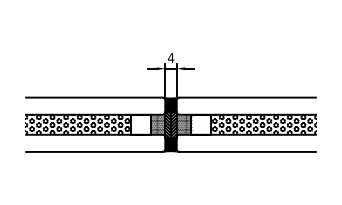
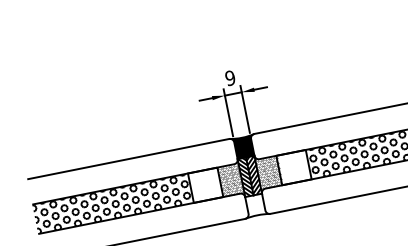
text: (170, 58) -> (229, 79), 4 -> 9
fill: (170, 144) -> (254, 205), removed

